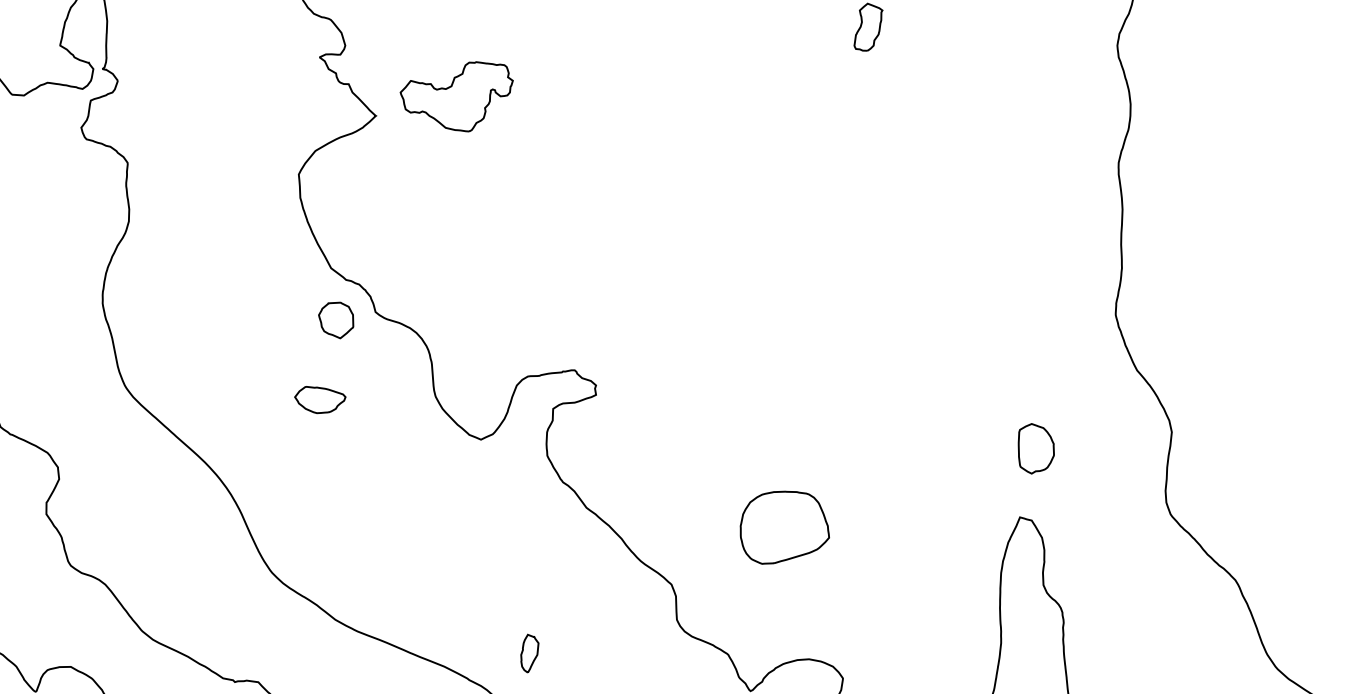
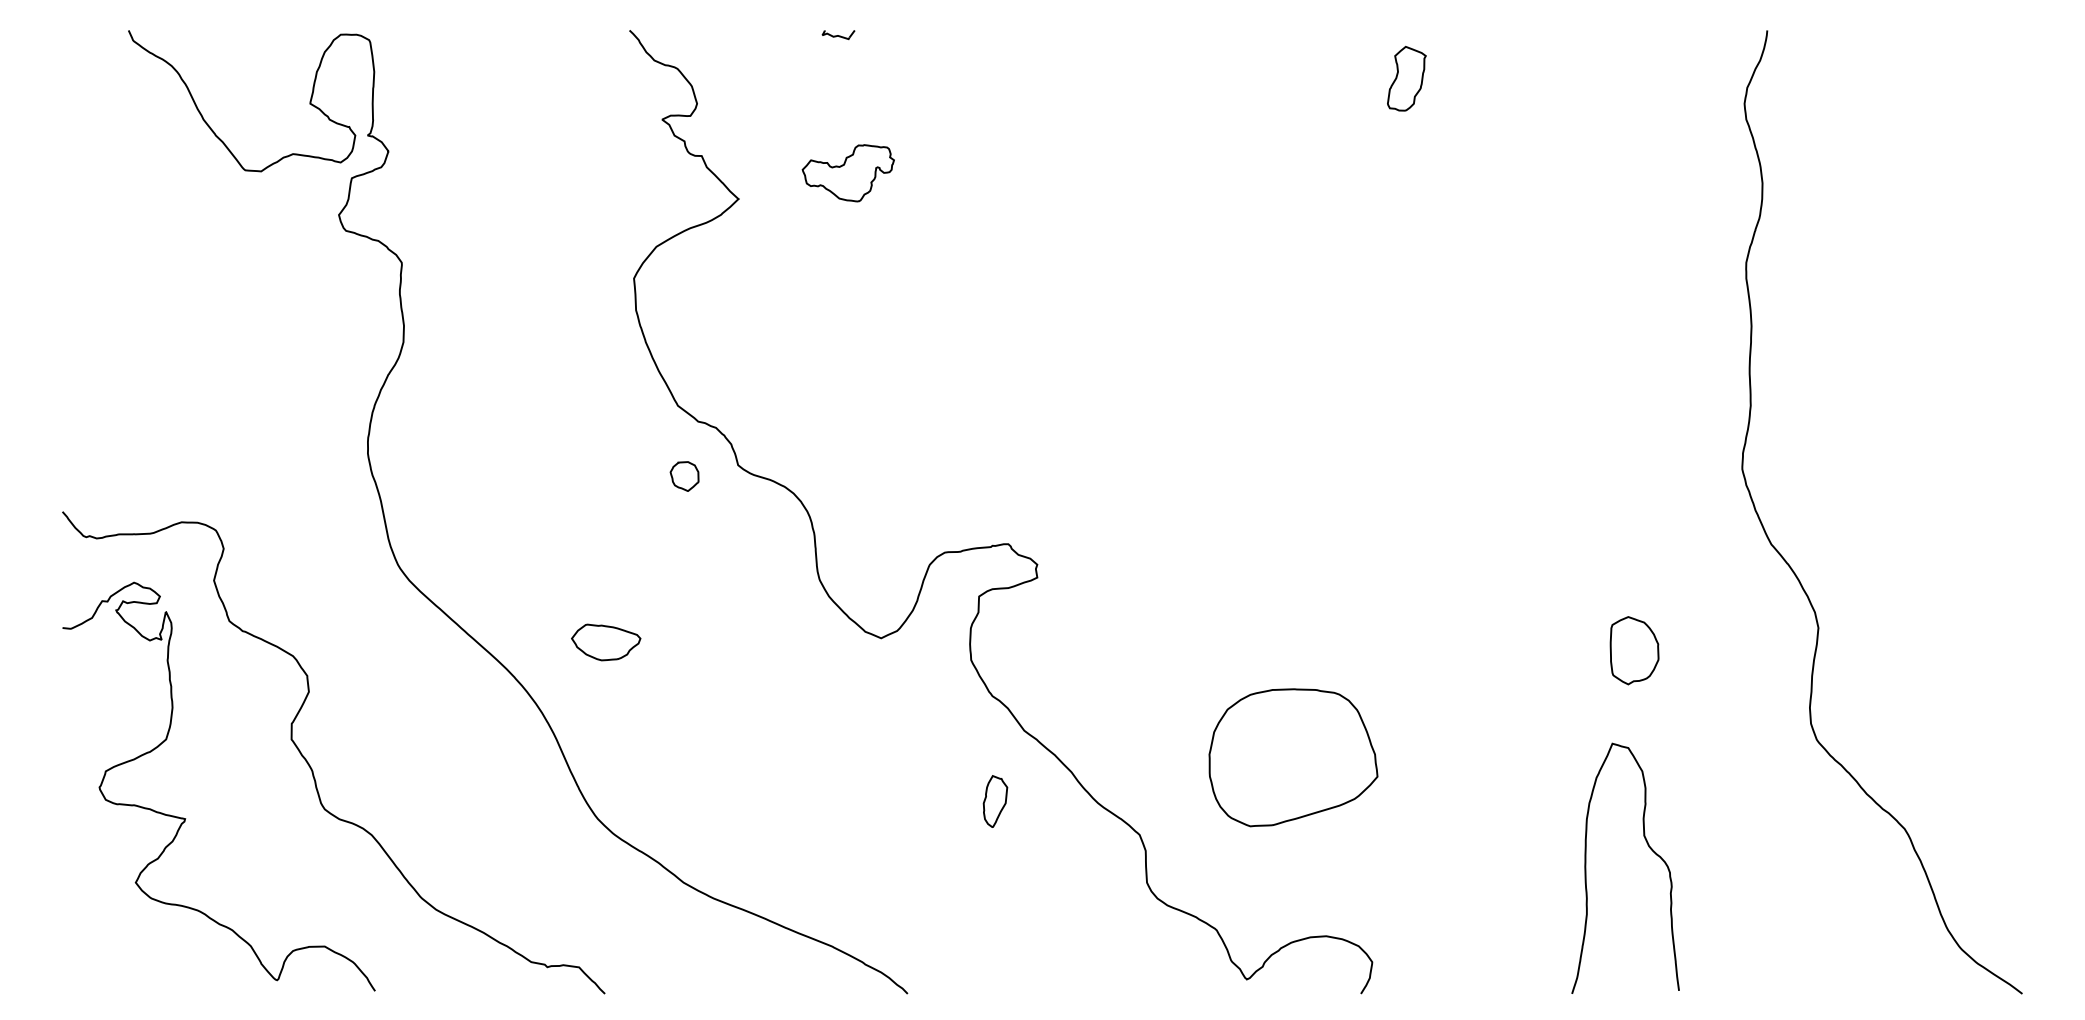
part: (456, 97) -> (848, 173), size x0.6
part: (336, 320) -> (684, 476), size x0.6
part: (320, 400) -> (606, 642), moved
part: (784, 527) -> (1293, 757), size x1.4
part: (529, 653) -> (995, 801), moved

